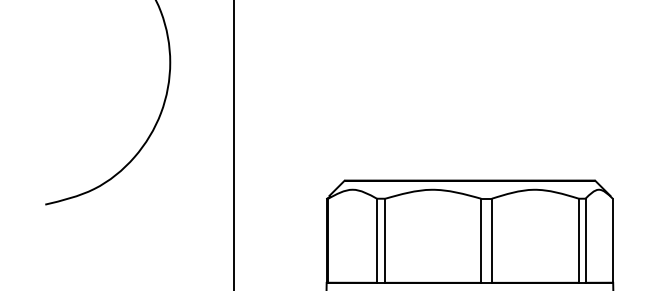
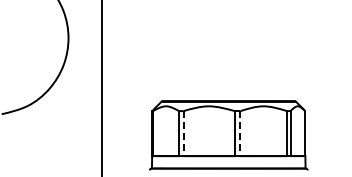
line: (385, 242) -> (183, 134), solid -> dashed
line: (491, 242) -> (240, 134), solid -> dashed

